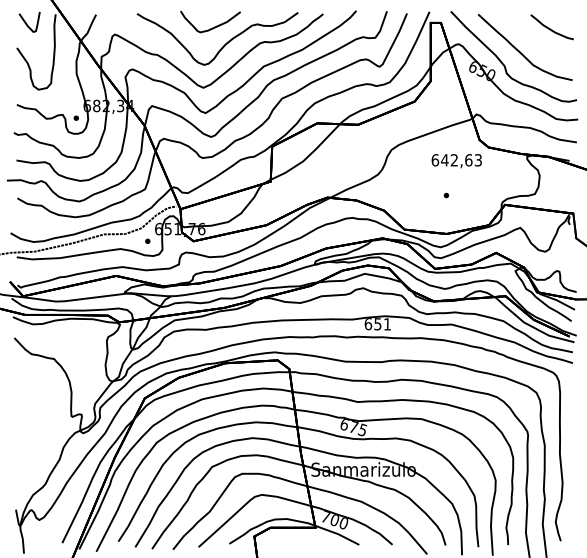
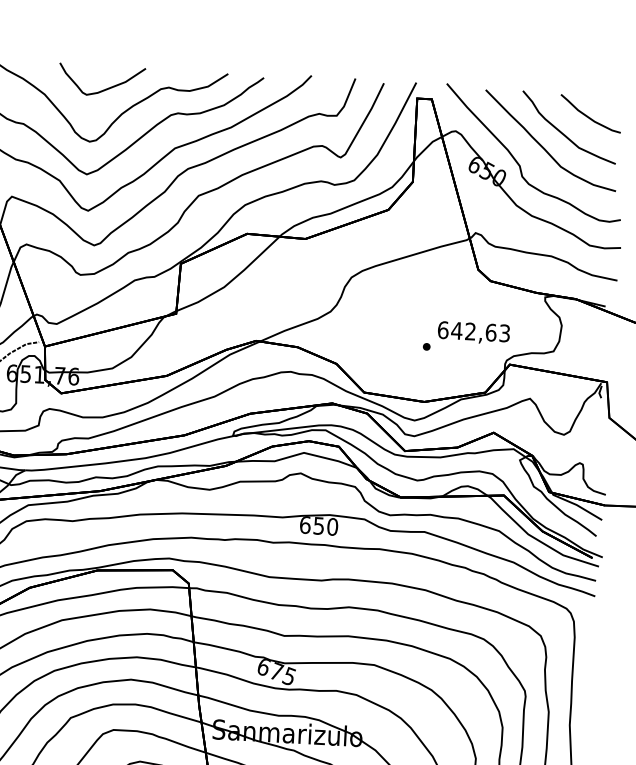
curve: (534, 41) -> (564, 132), added
text: (456, 161) -> (473, 333), moved
text: (387, 324) -> (332, 527), 651 -> 650

